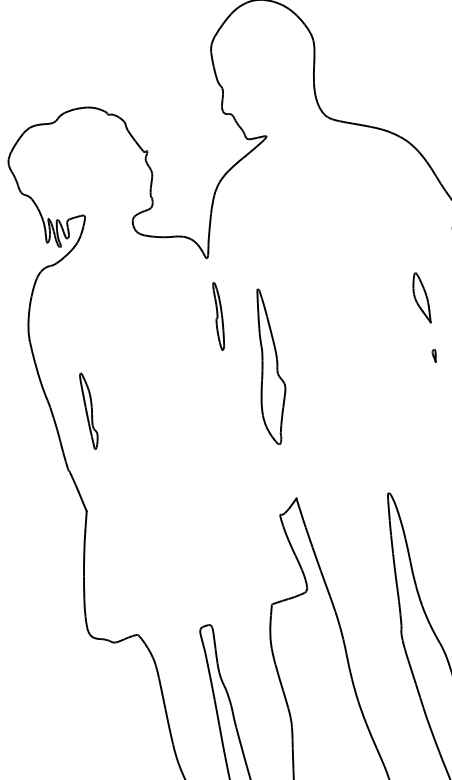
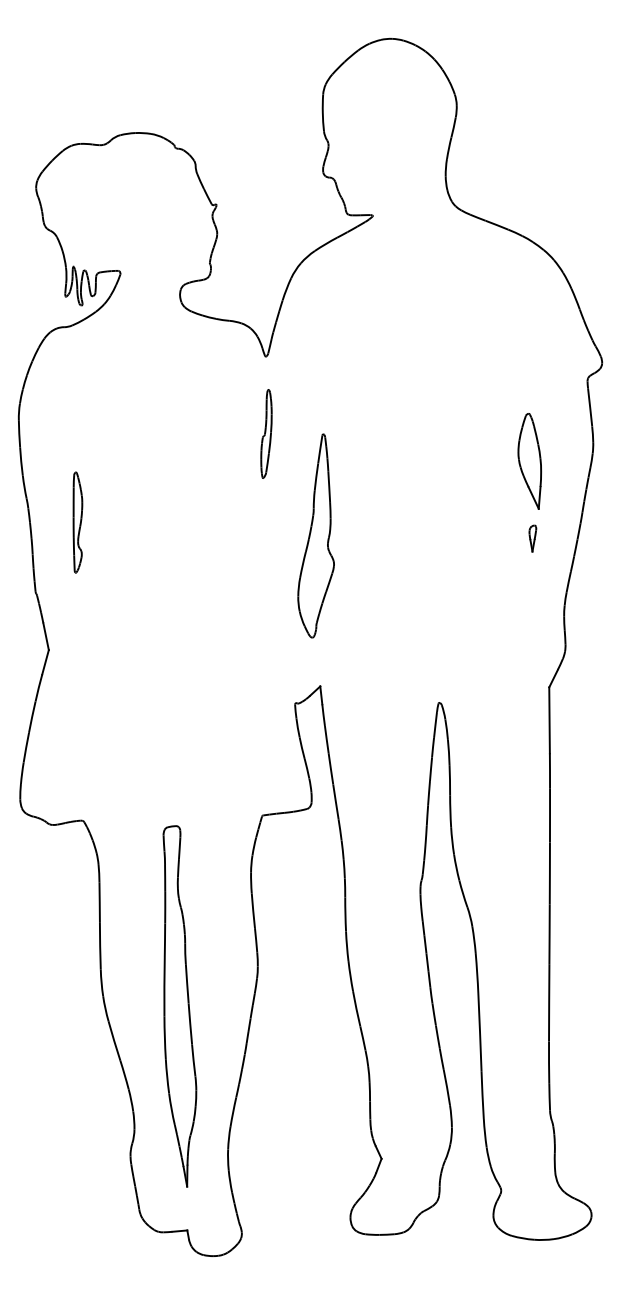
part: (420, 298) -> (529, 461), size x1.43
part: (434, 355) -> (532, 538), size x1.67
part: (266, 366) -> (315, 535), moved

